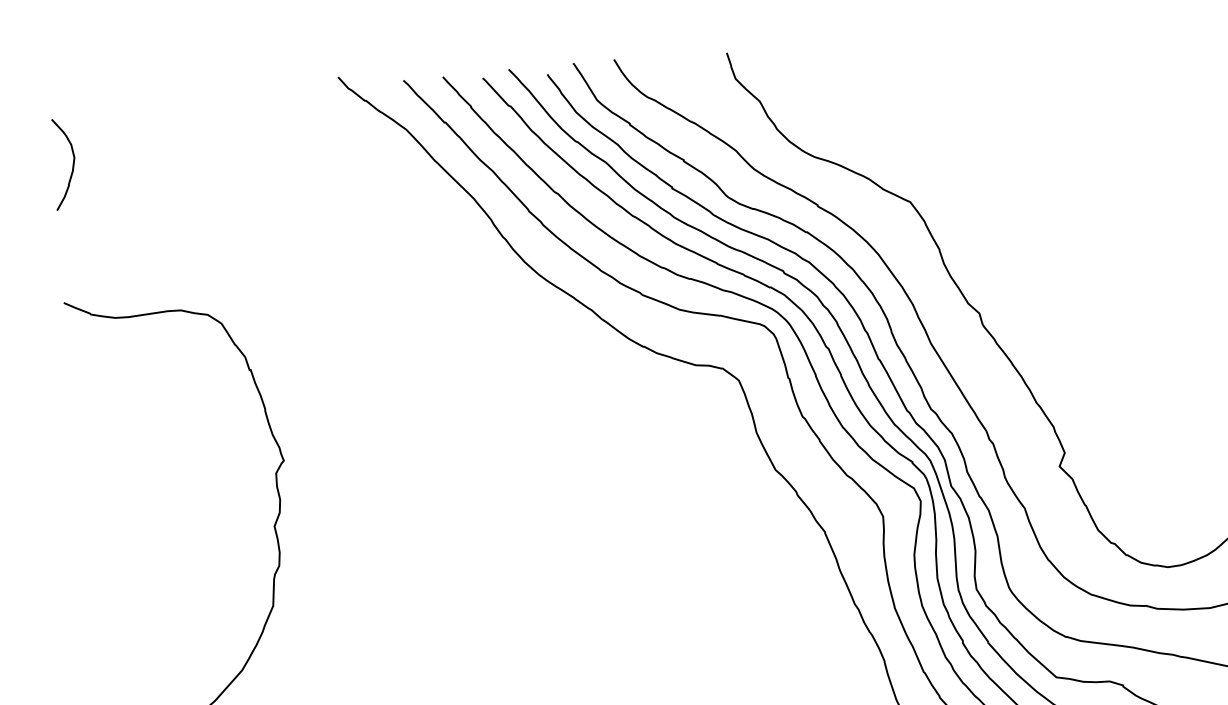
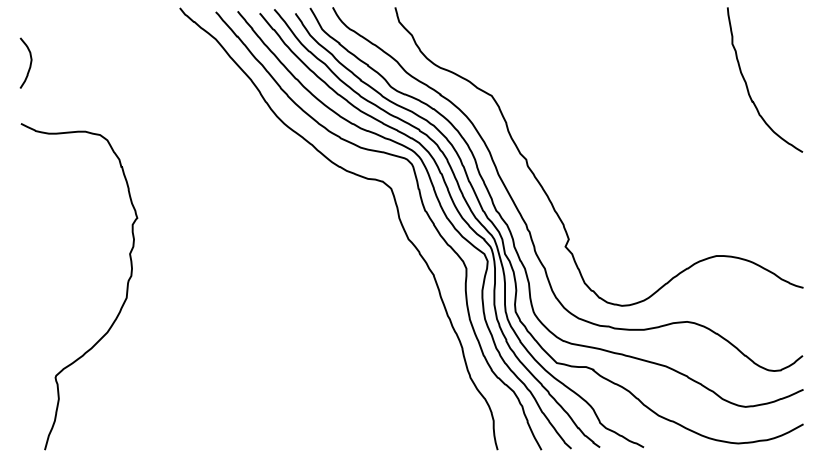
curve: (71, 166) -> (29, 64), moved

